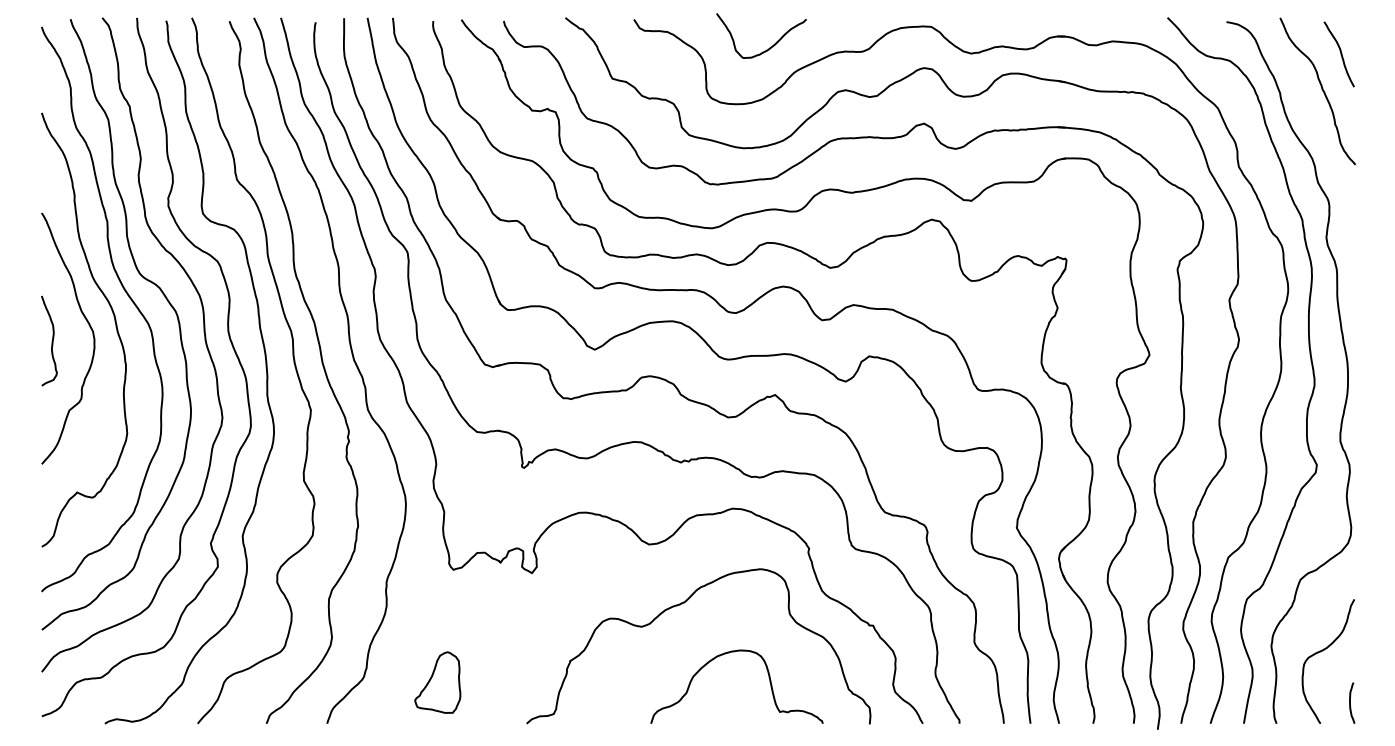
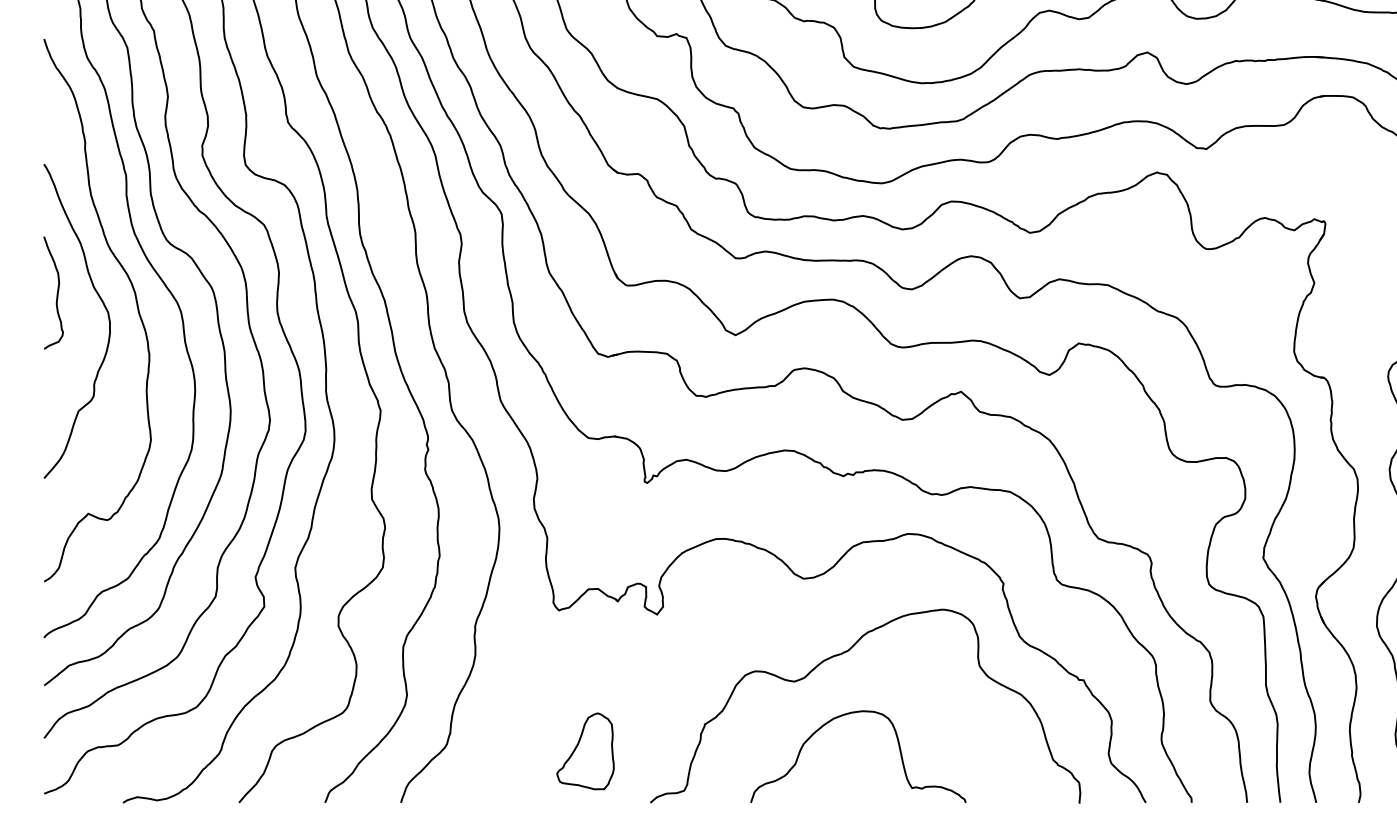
curve: (51, 340) -> (56, 292), moved
curve: (768, 677) -> (897, 745), moved
part: (437, 682) -> (585, 751), moved

